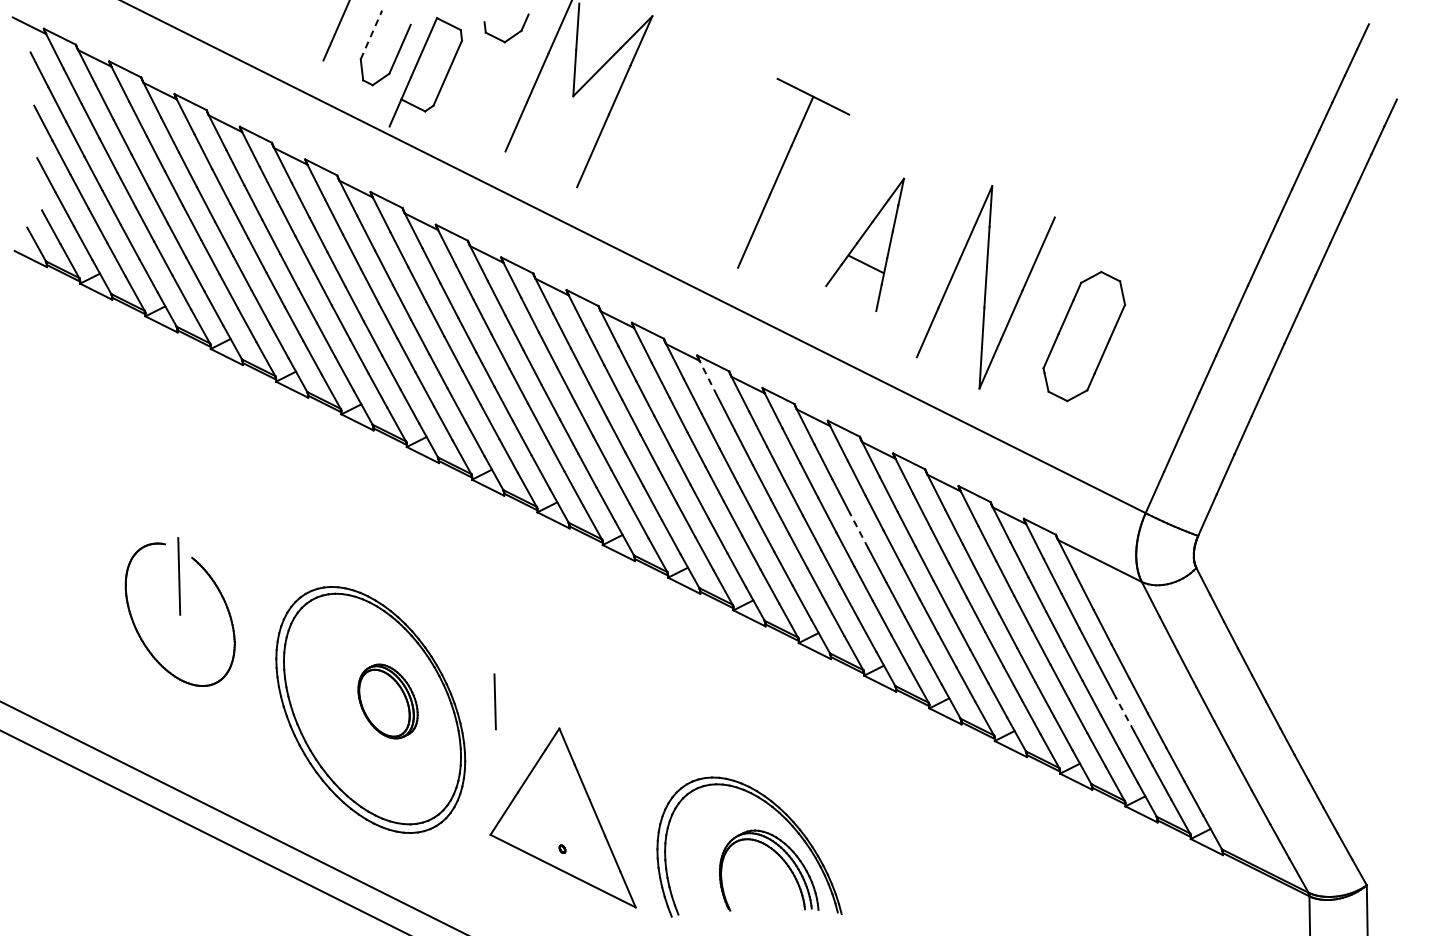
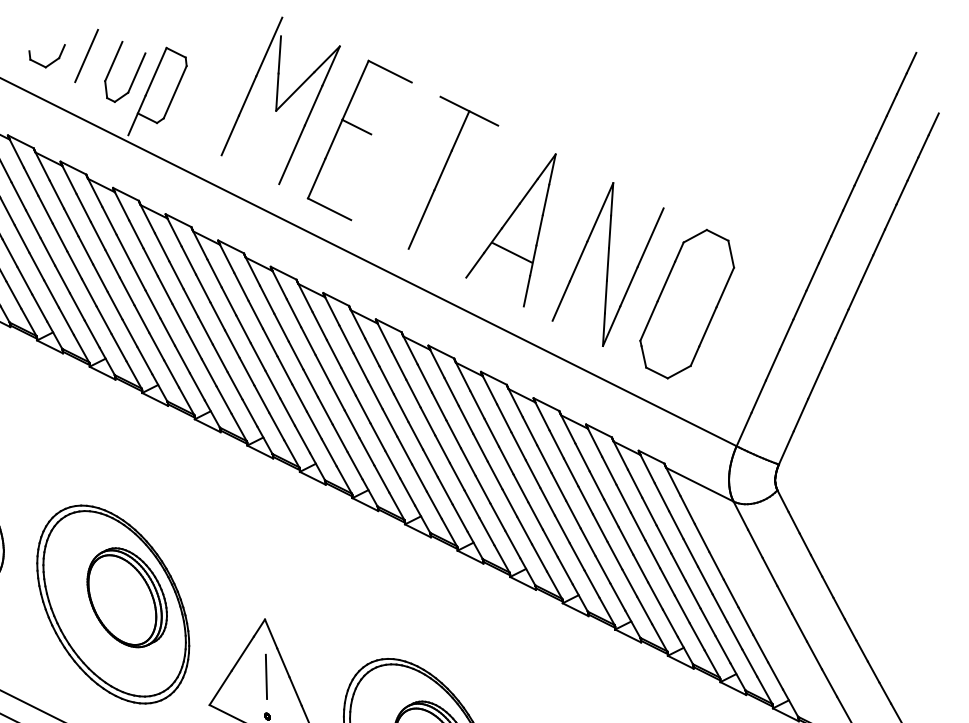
line: (371, 34) -> (113, 61), dashed -> solid
part: (512, 35) -> (51, 61), moved
part: (681, 121) -> (363, 131), added
part: (864, 244) -> (510, 230), size x1.43
part: (1084, 336) -> (687, 304), size x1.43
line: (708, 378) -> (384, 337), dashed -> solid
line: (859, 530) -> (506, 460), dashed -> solid
part: (387, 701) -> (126, 597), size x1.67
line: (494, 701) -> (265, 676), moved
line: (1124, 714) -> (719, 608), dashed -> solid

